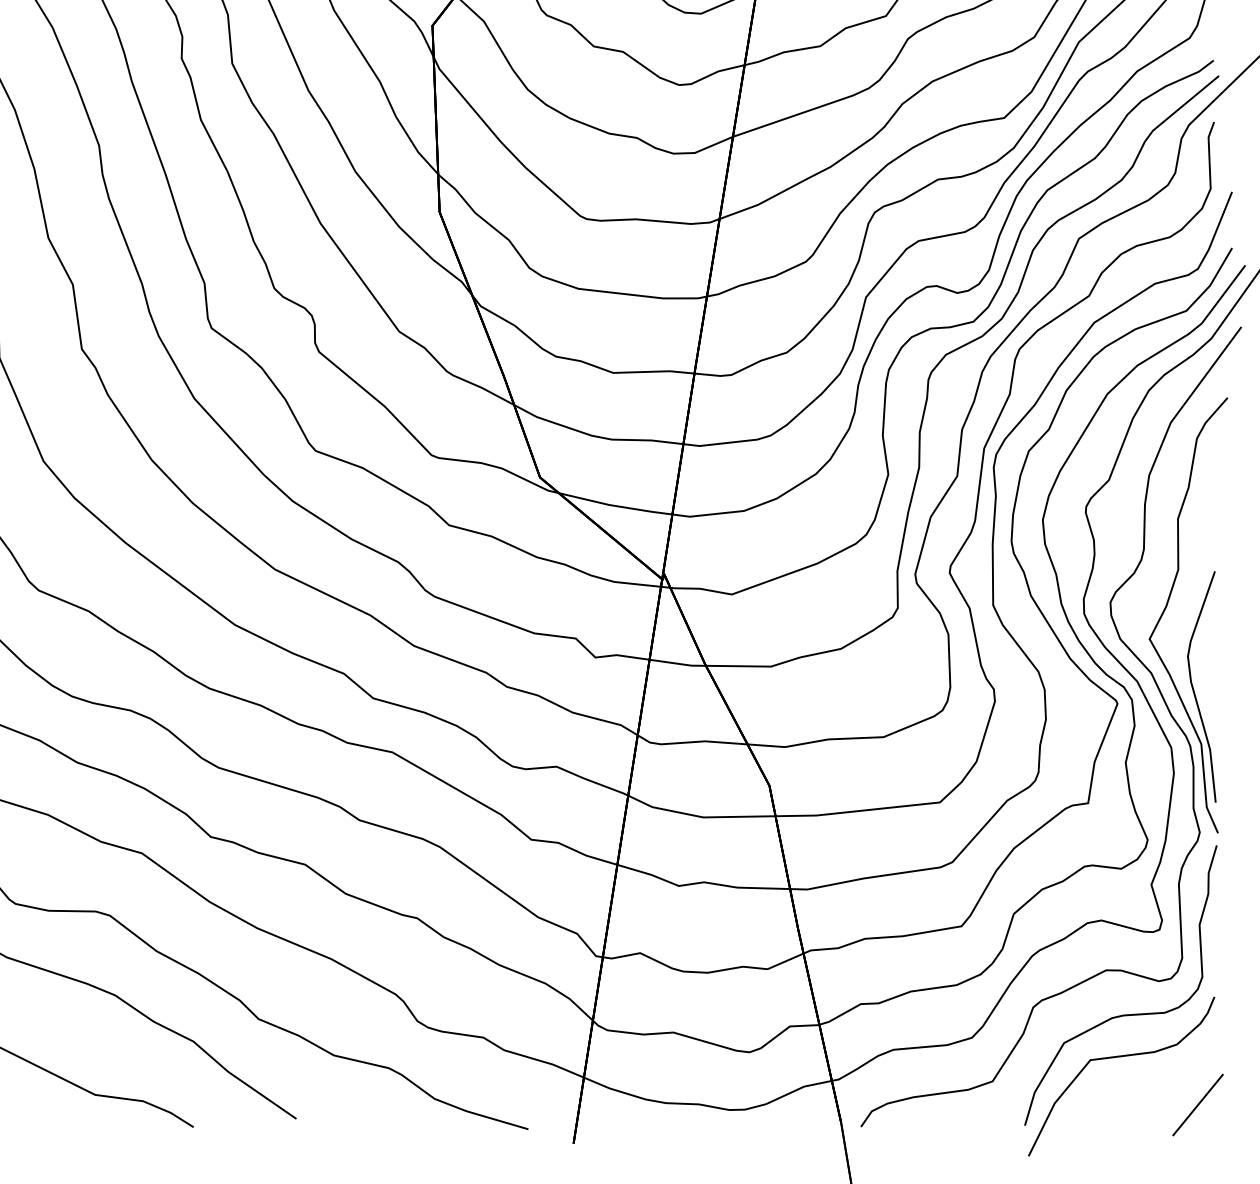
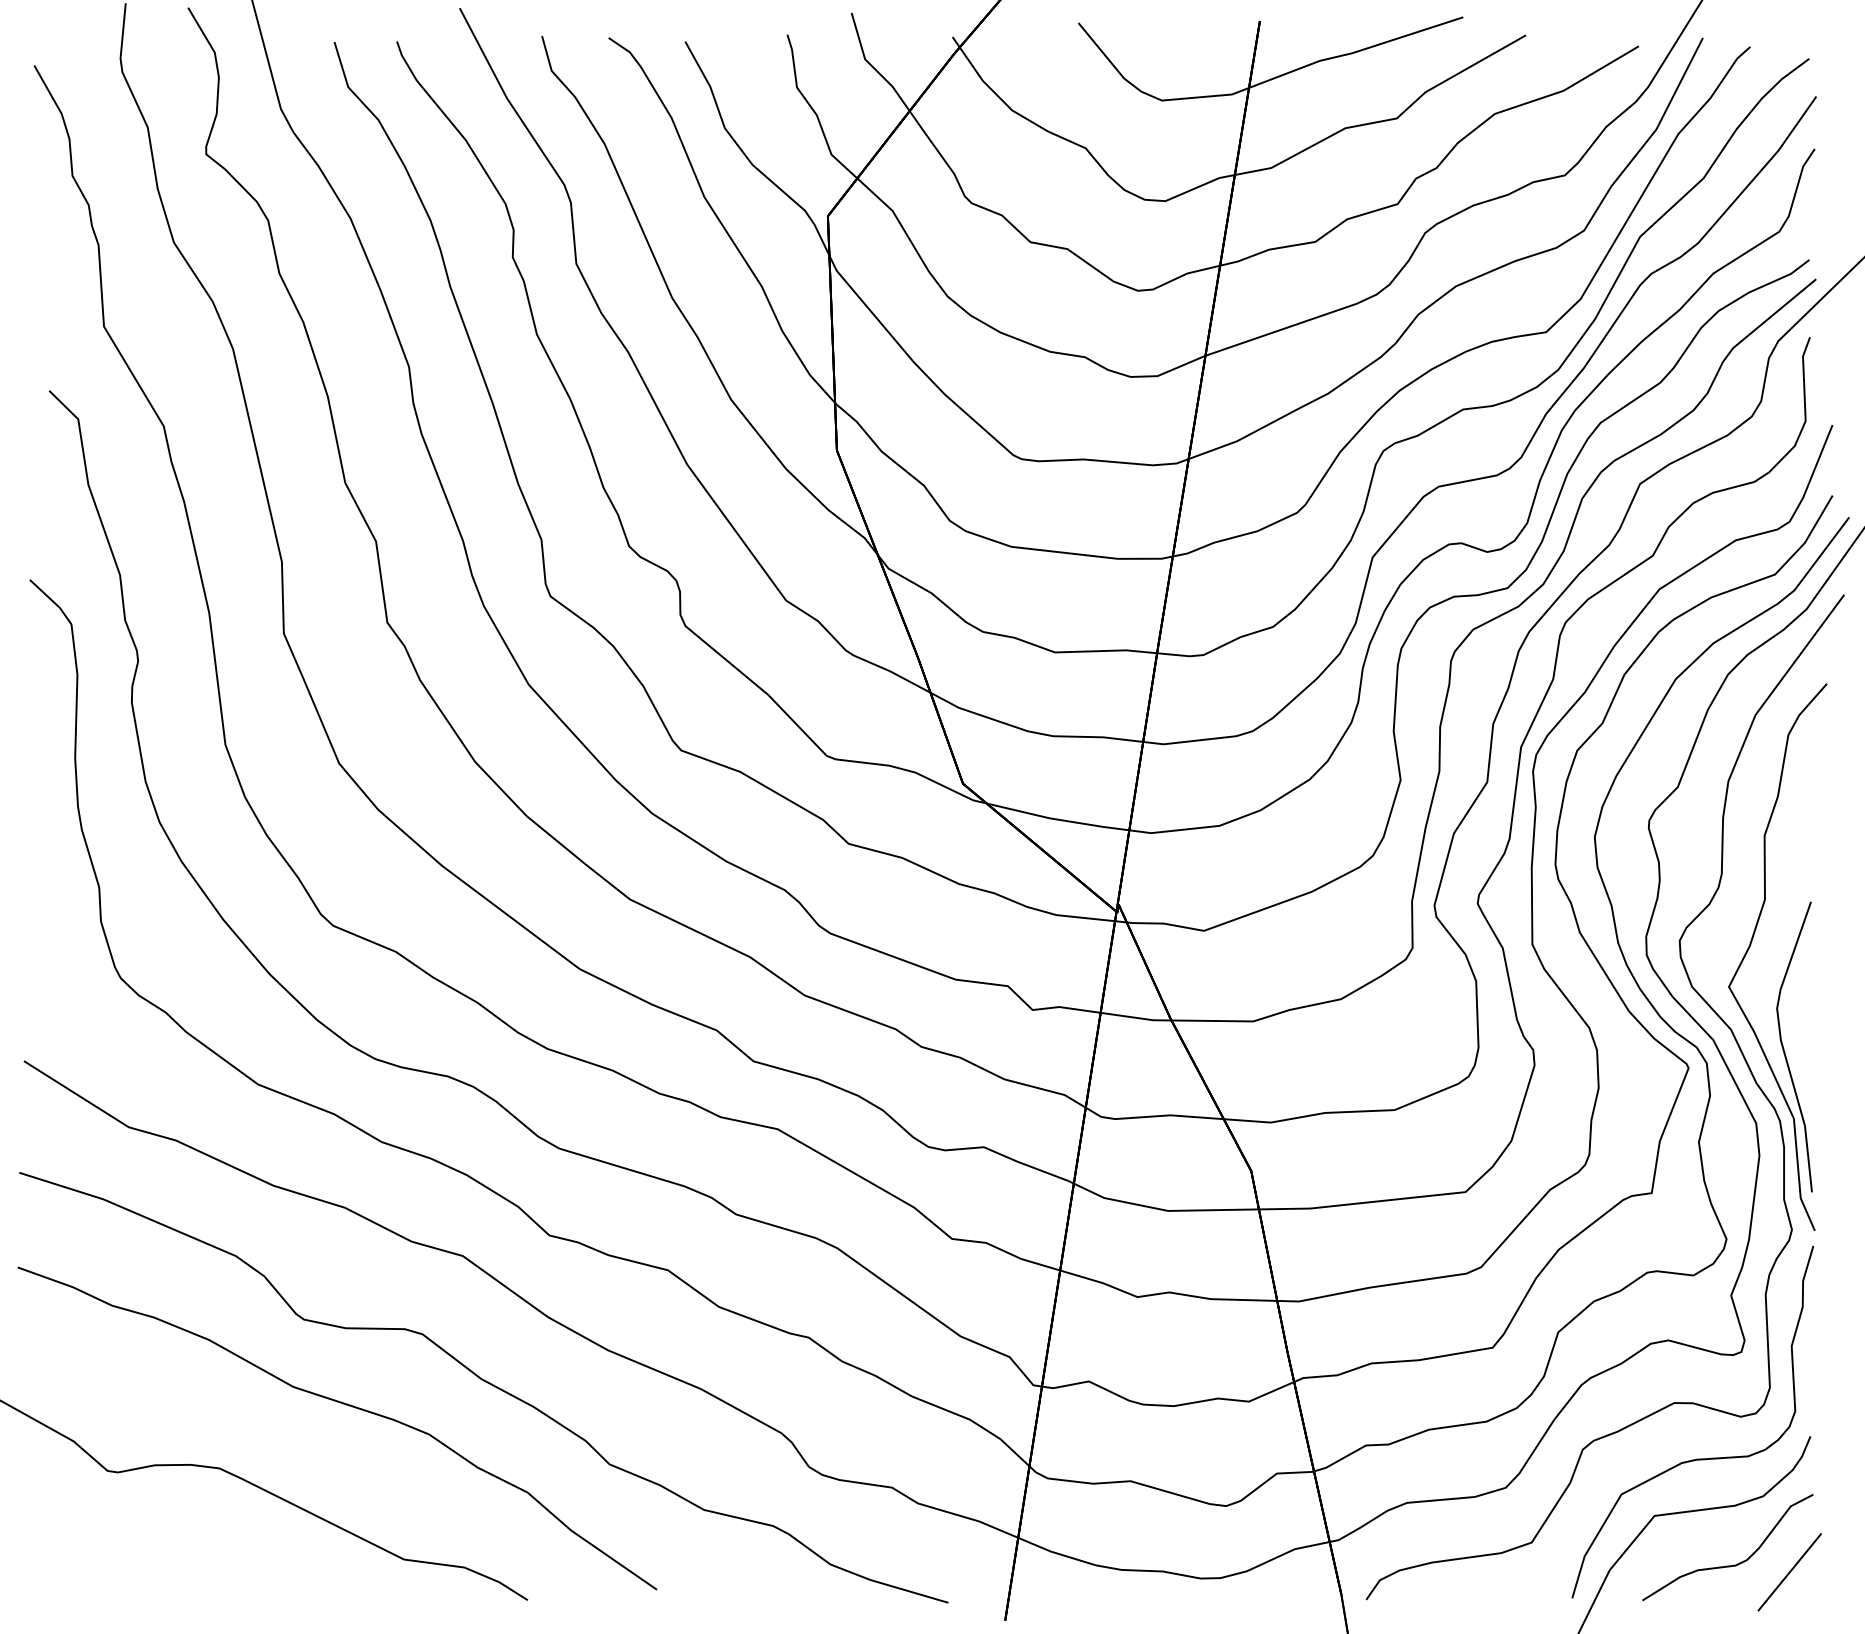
curve: (1148, 1099) -> (1727, 1565), added

